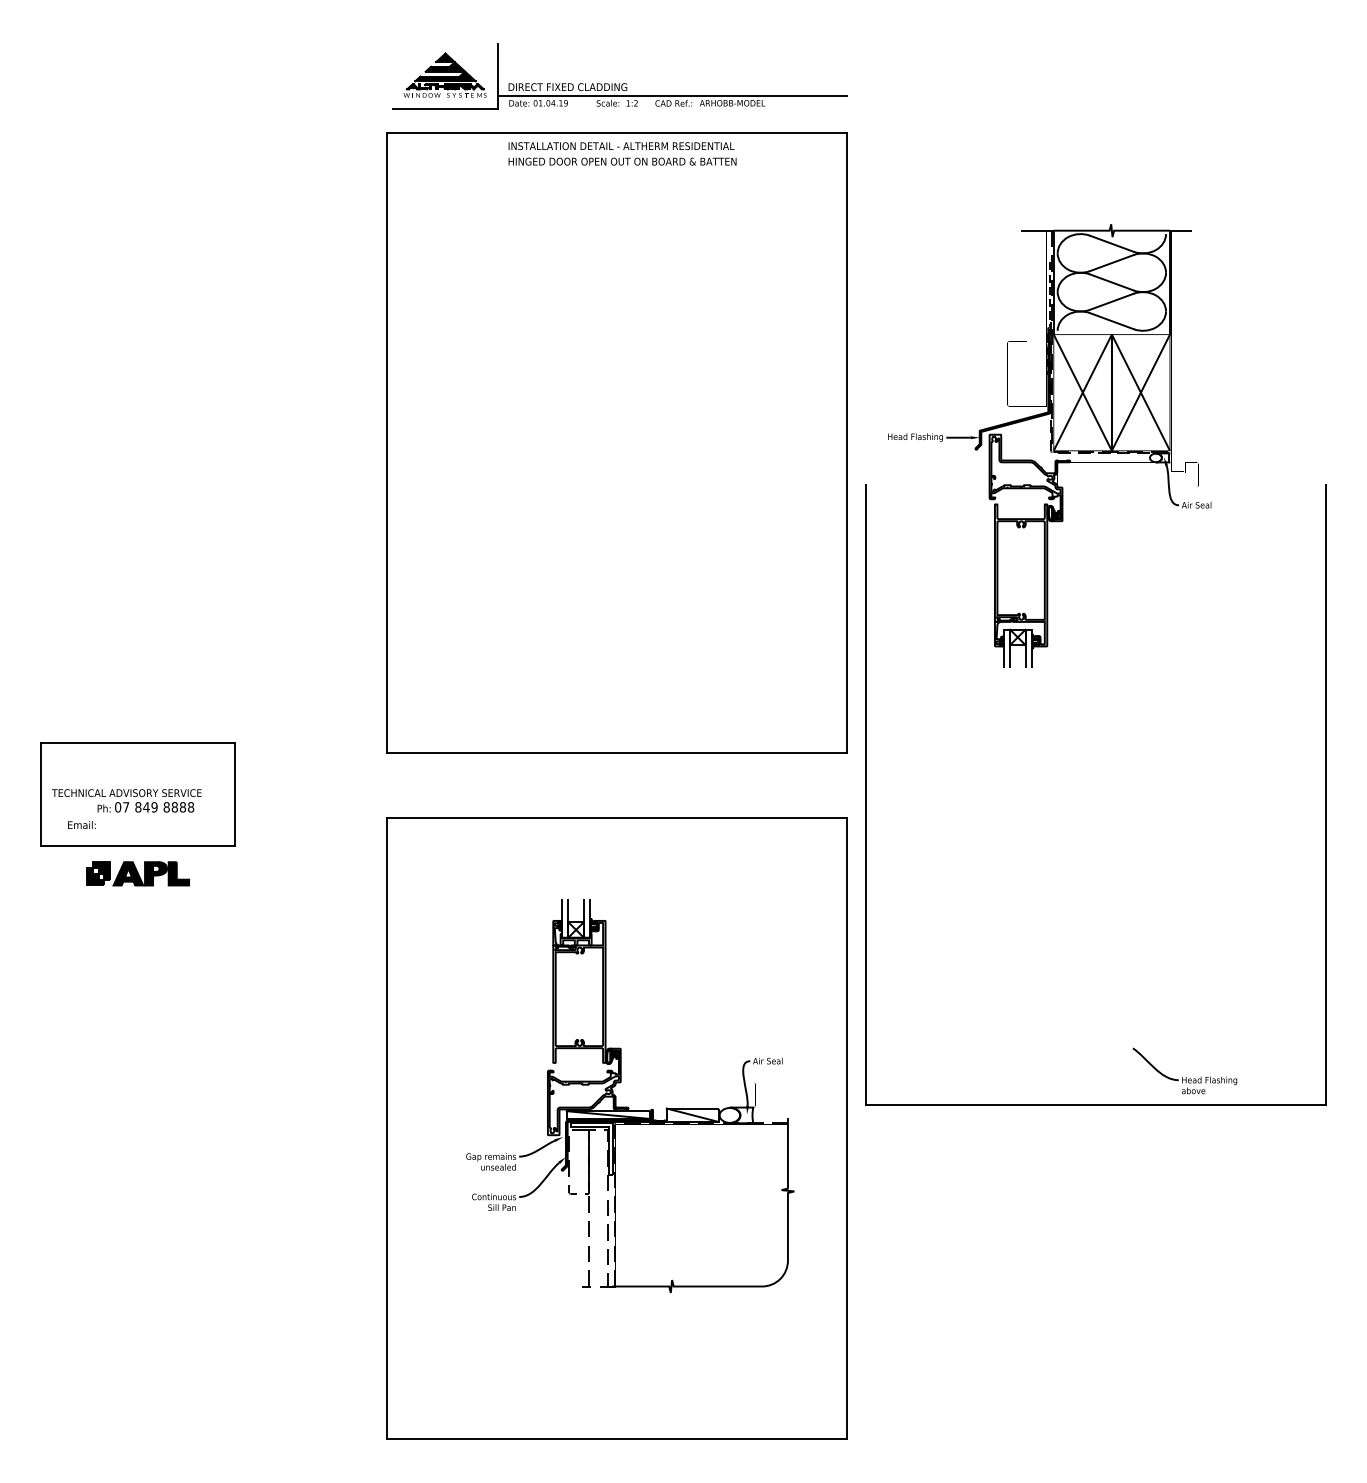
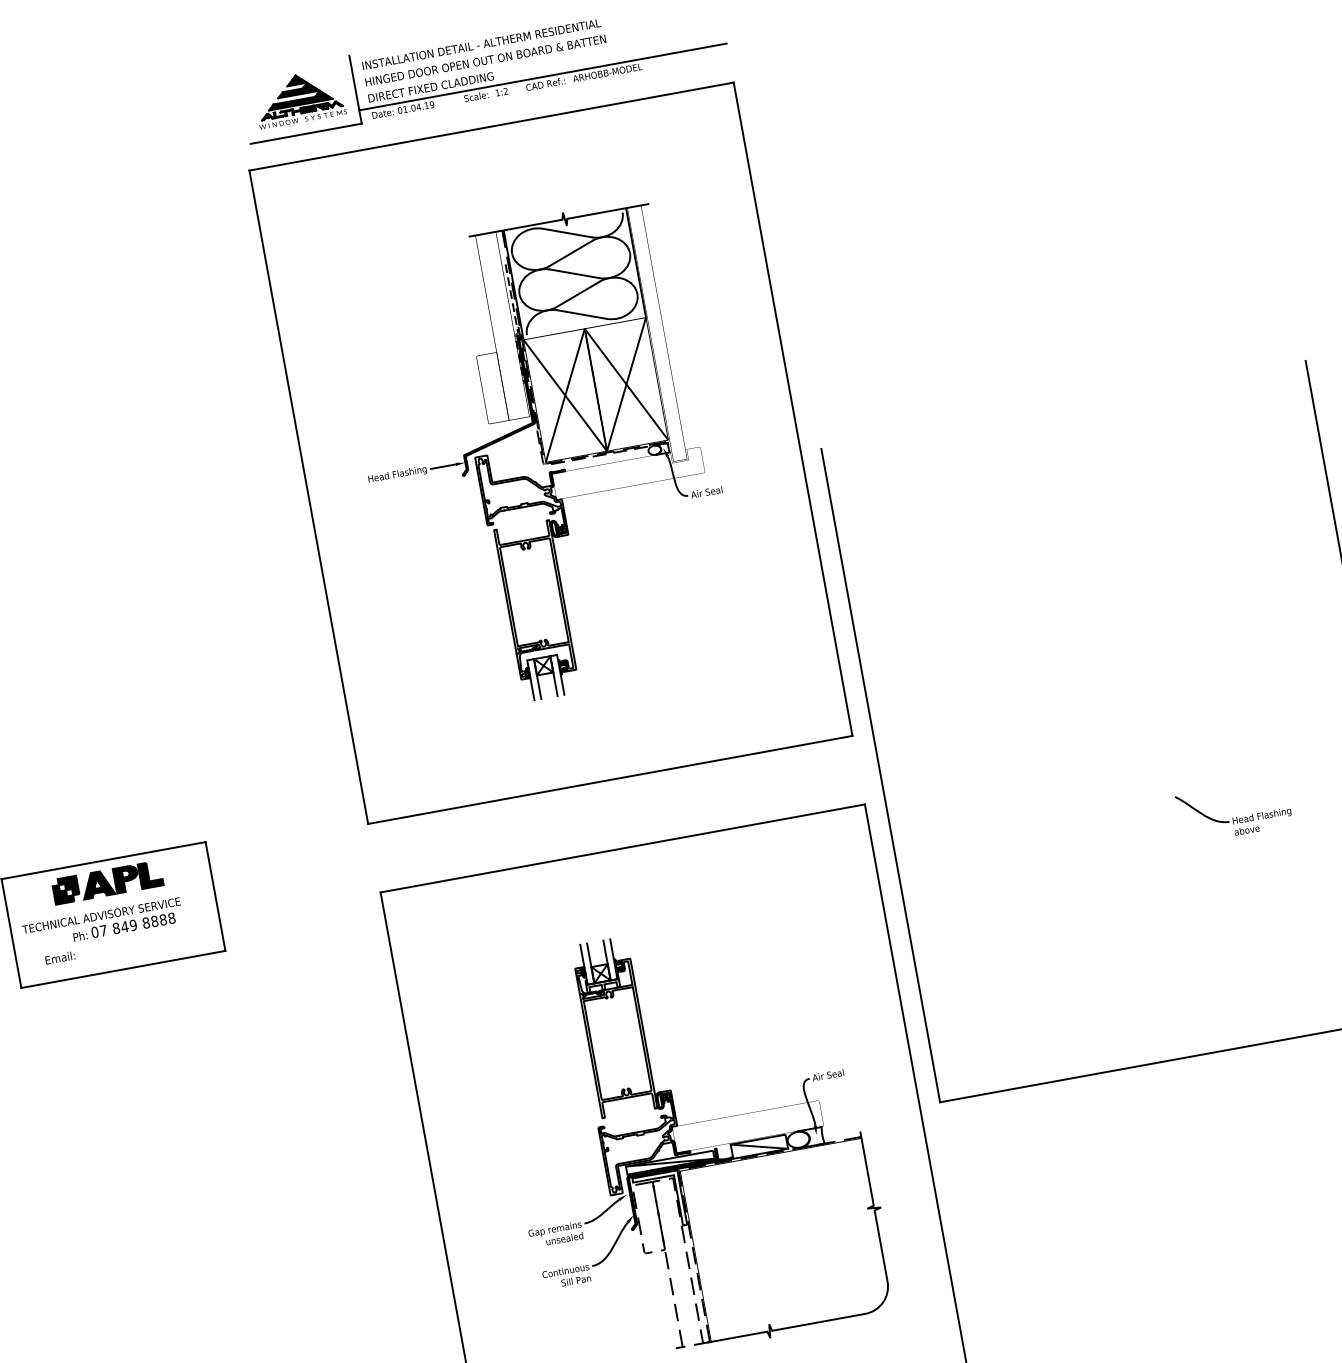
text: (622, 153) -> (484, 52), moved
part: (1049, 445) -> (540, 457), moved
part: (137, 873) -> (107, 882), moved
part: (1185, 1077) -> (1235, 817), moved

